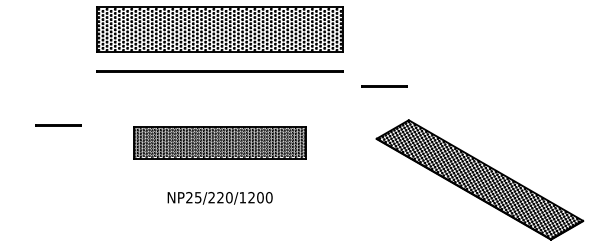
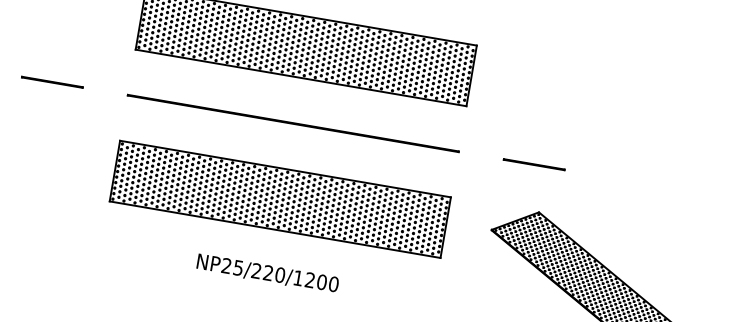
line: (219, 71) -> (292, 123), moved
line: (384, 86) -> (534, 164), moved
line: (58, 125) -> (52, 82), moved
part: (219, 142) -> (279, 198), size x1.43

